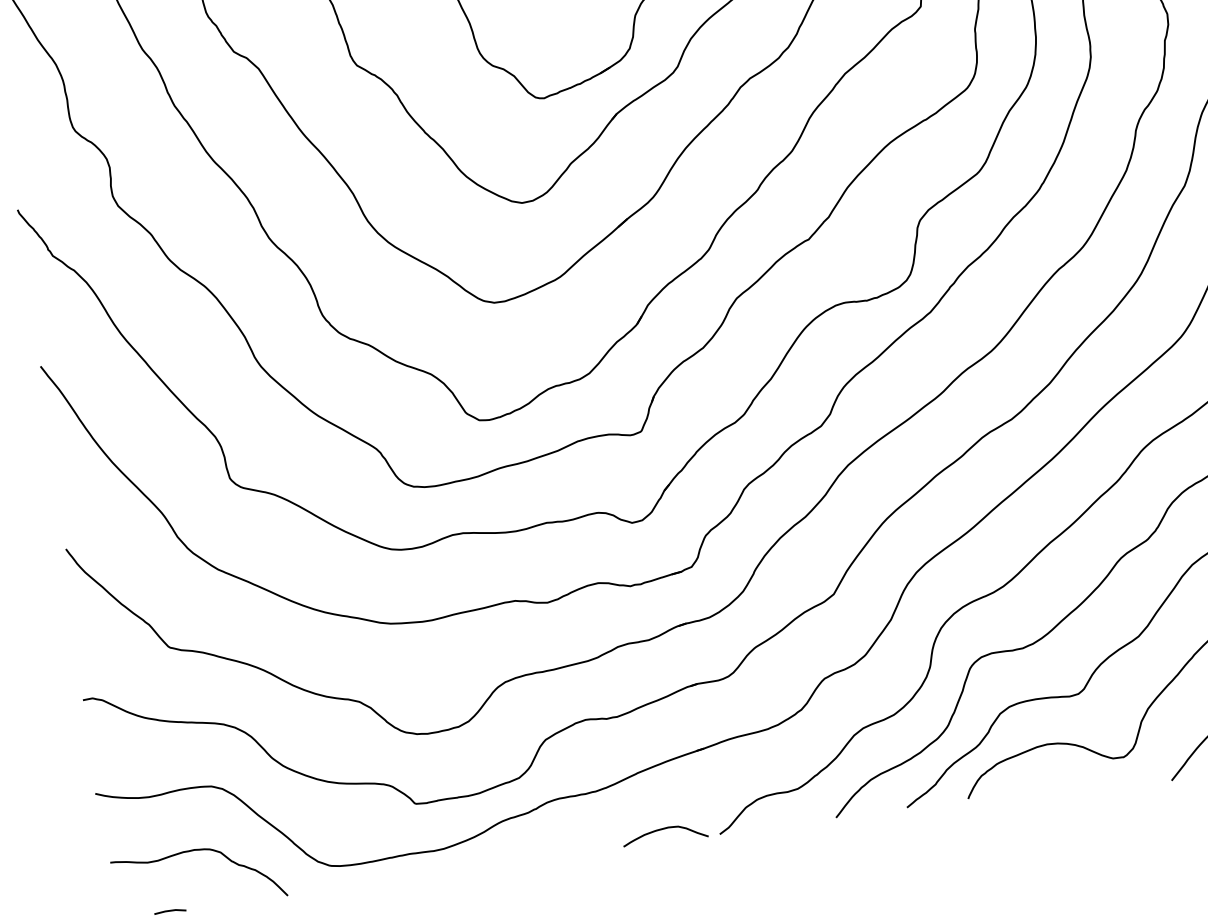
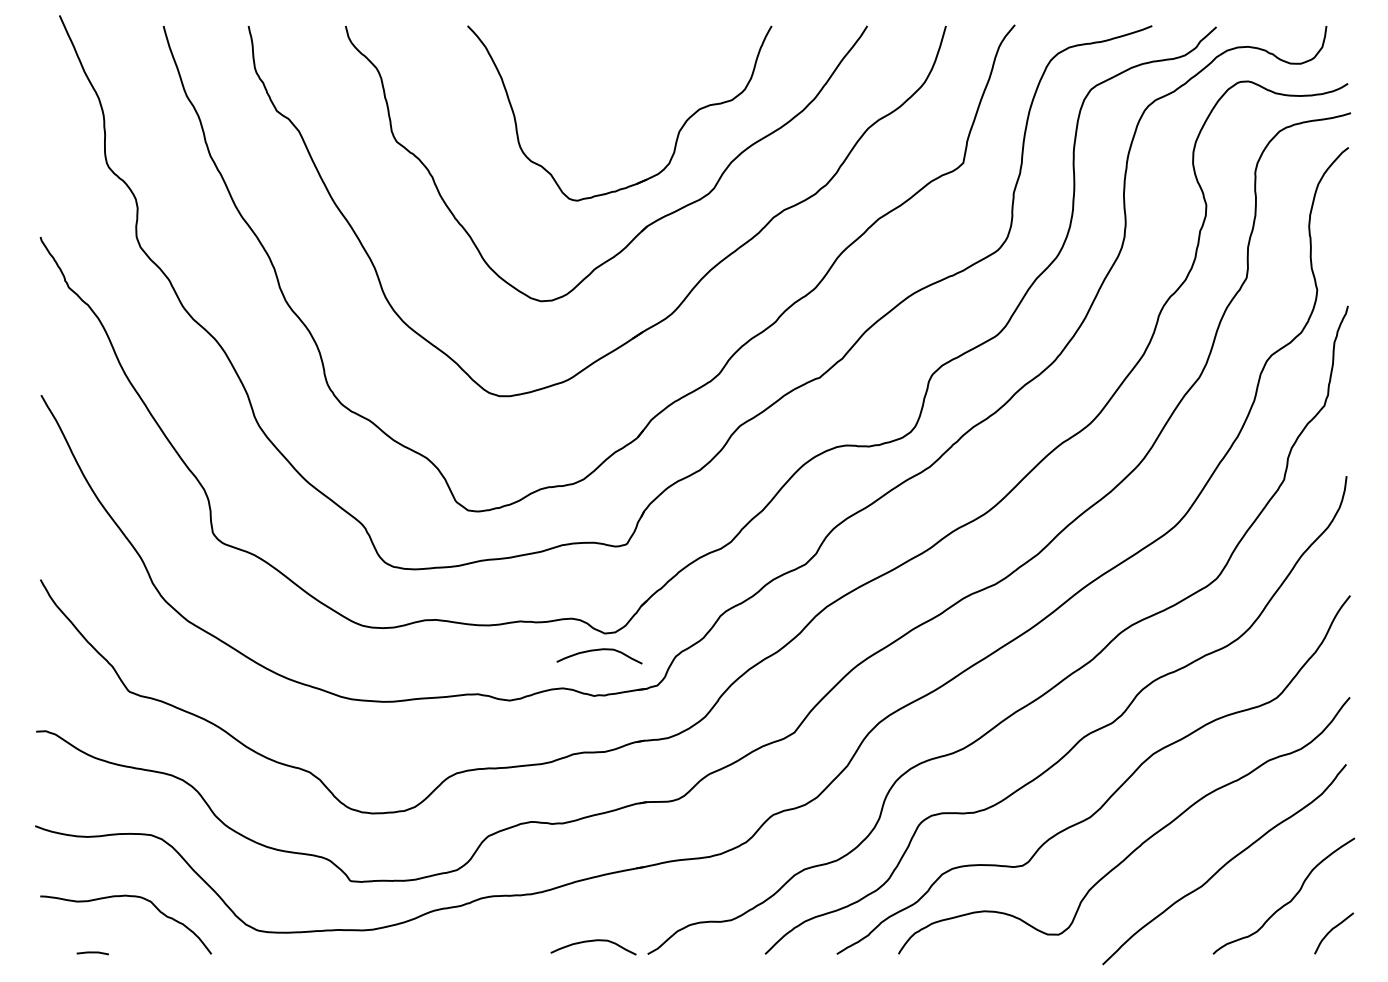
curve: (629, 540) -> (599, 650), added

